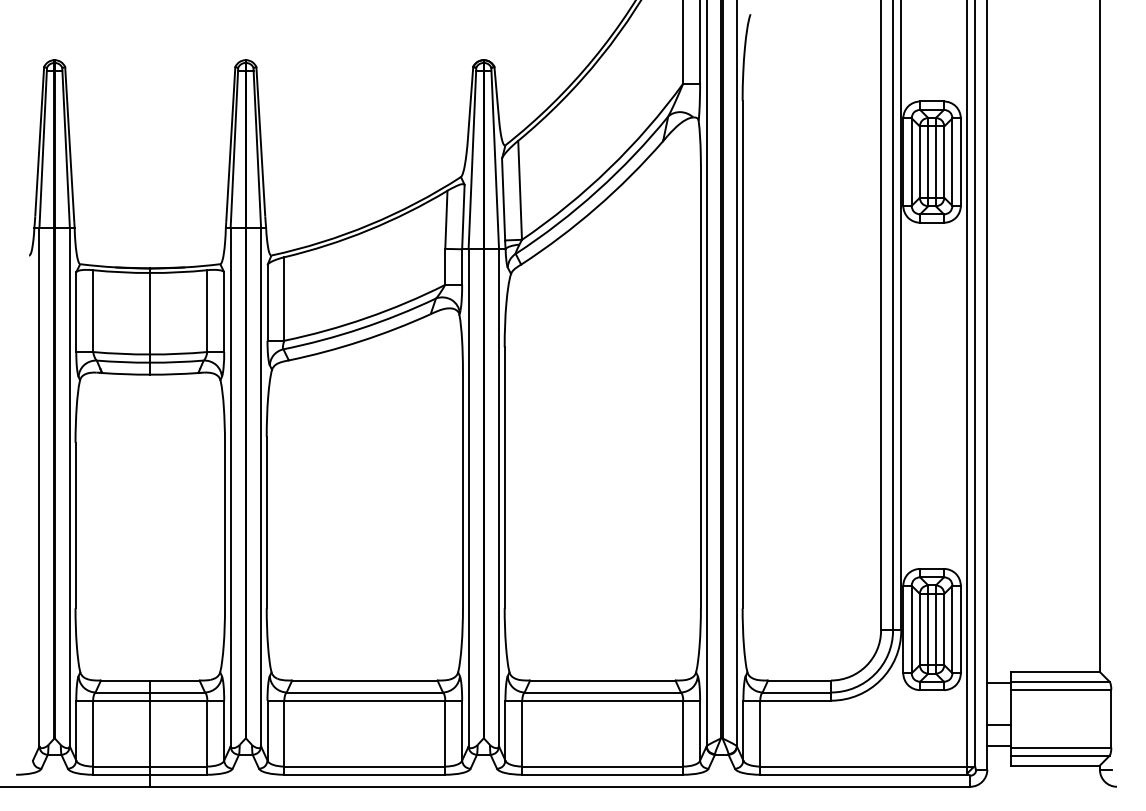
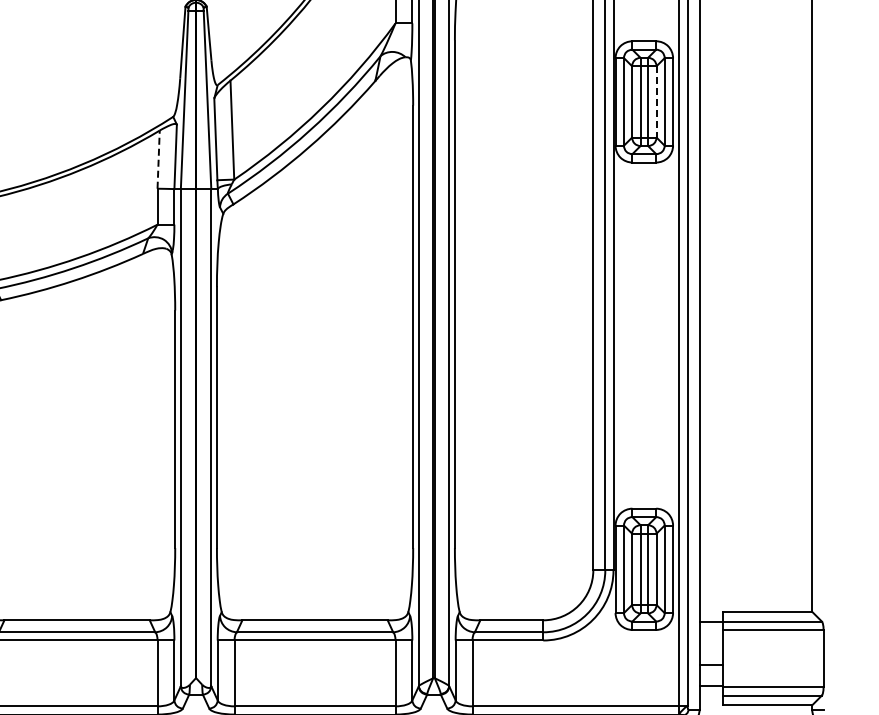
line: (944, 162) -> (656, 102), solid -> dashed
line: (446, 219) -> (158, 159), solid -> dashed

